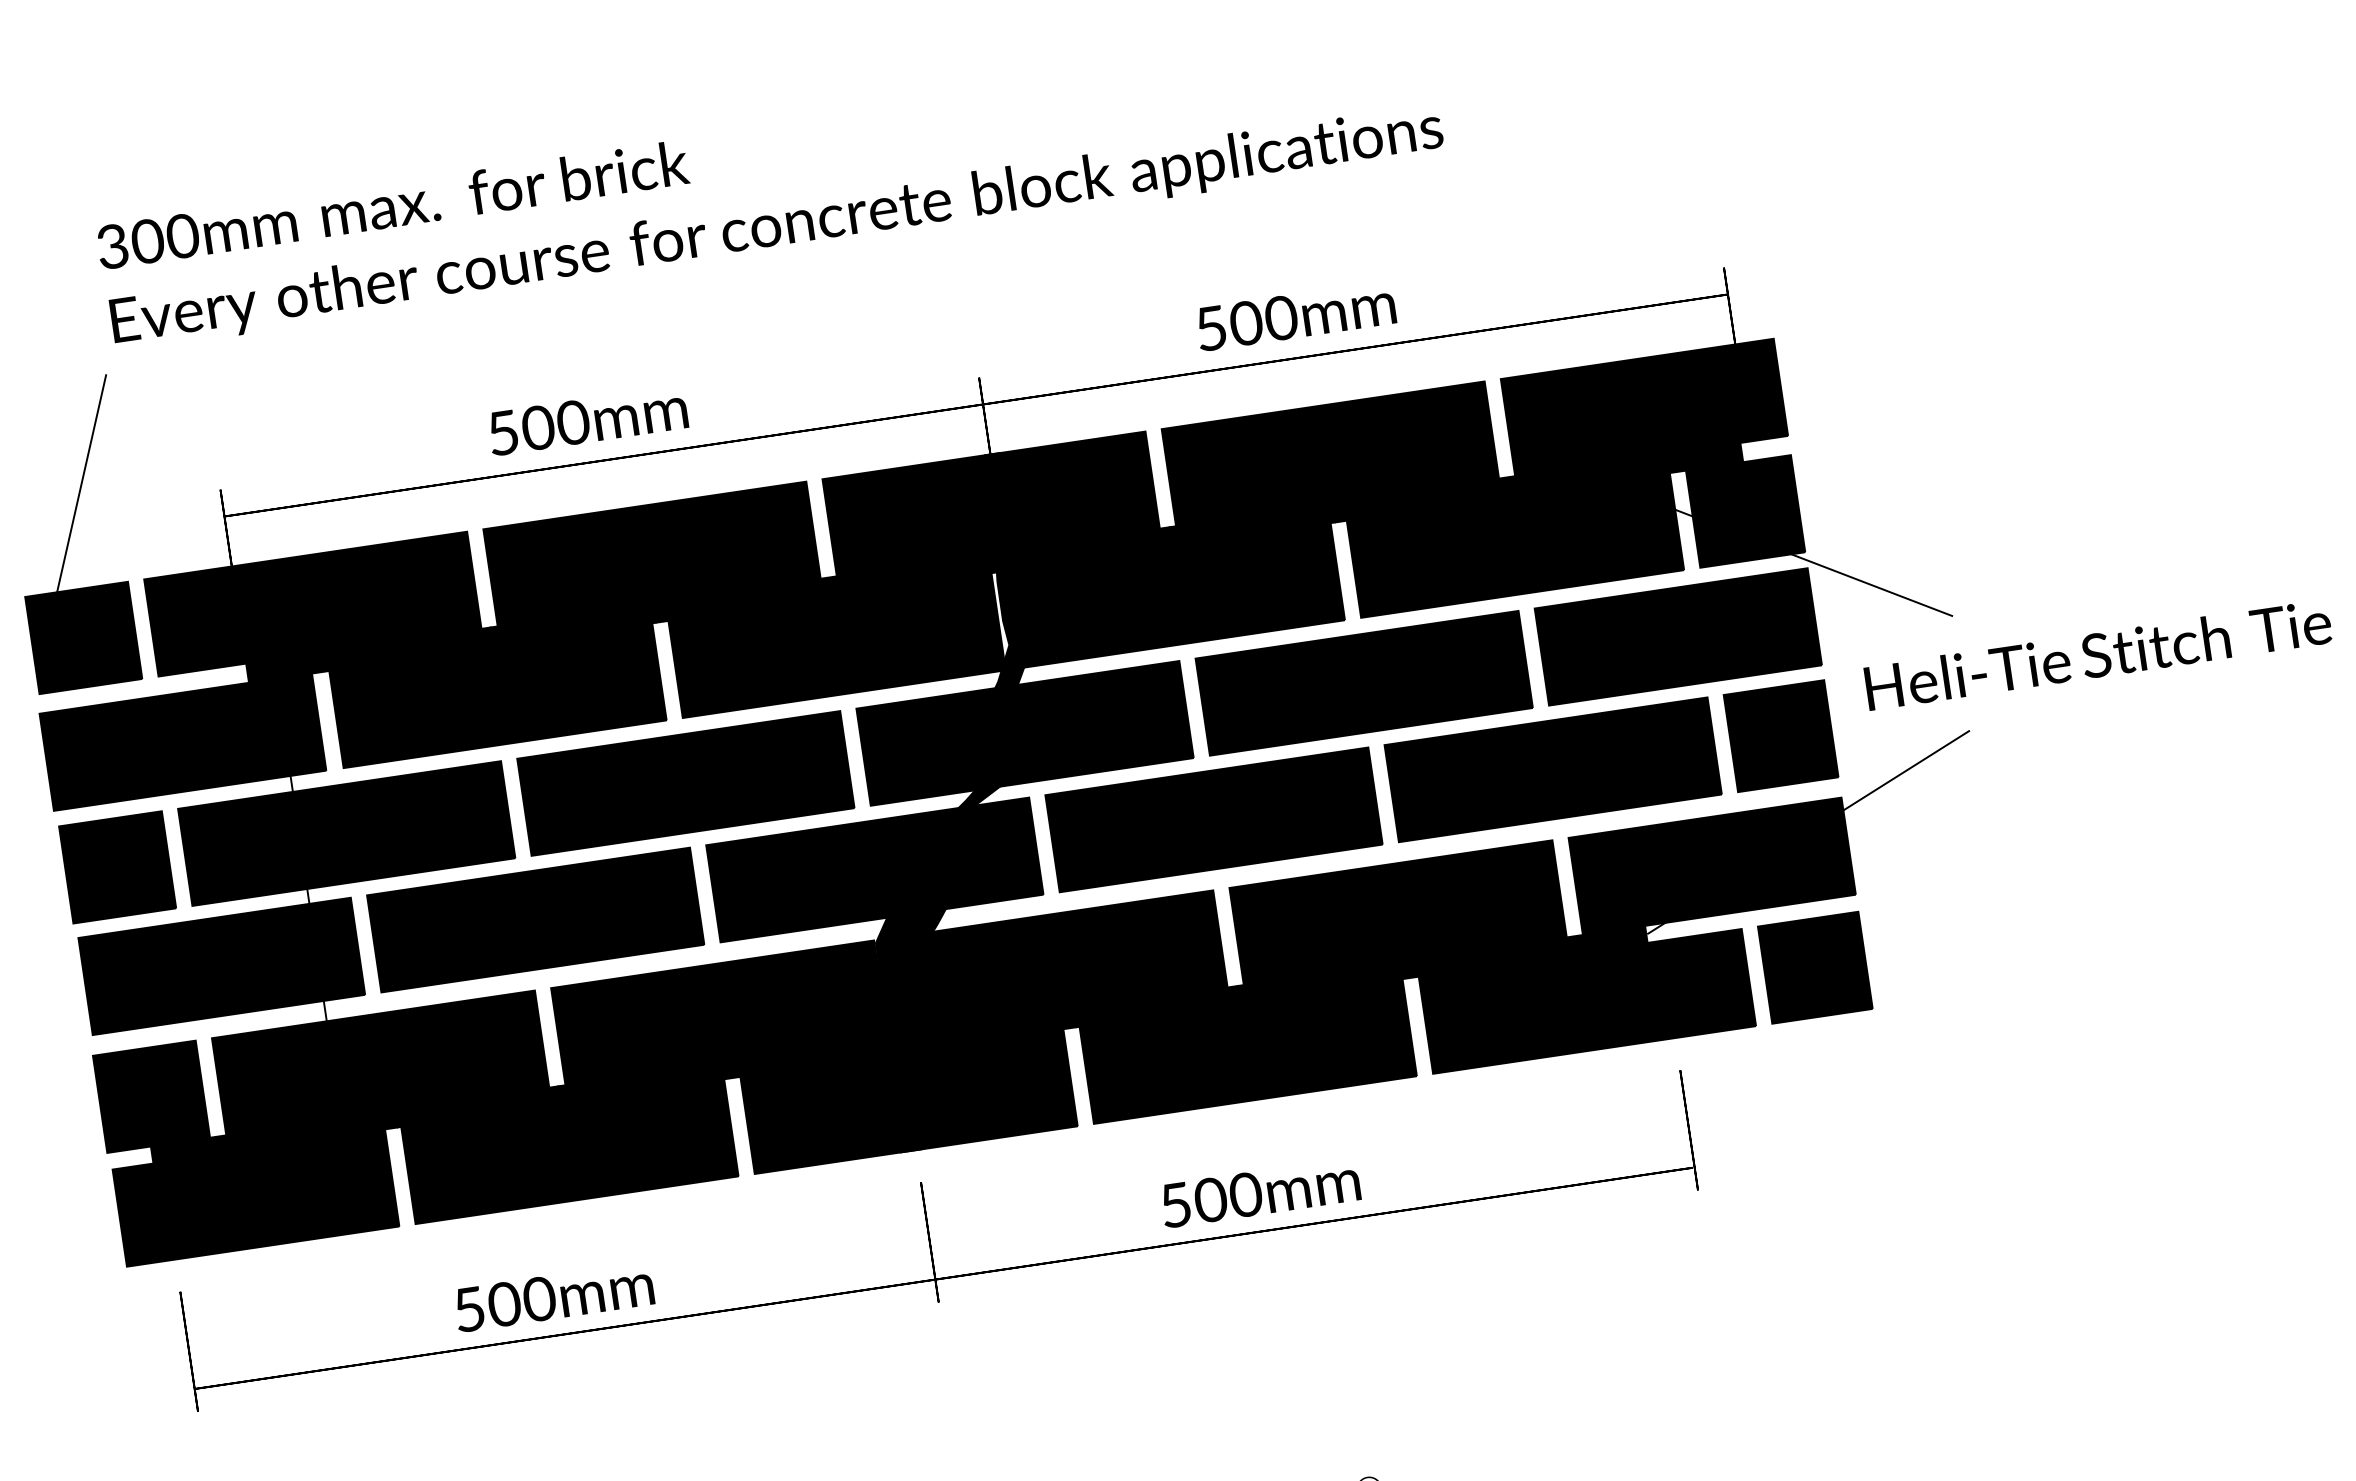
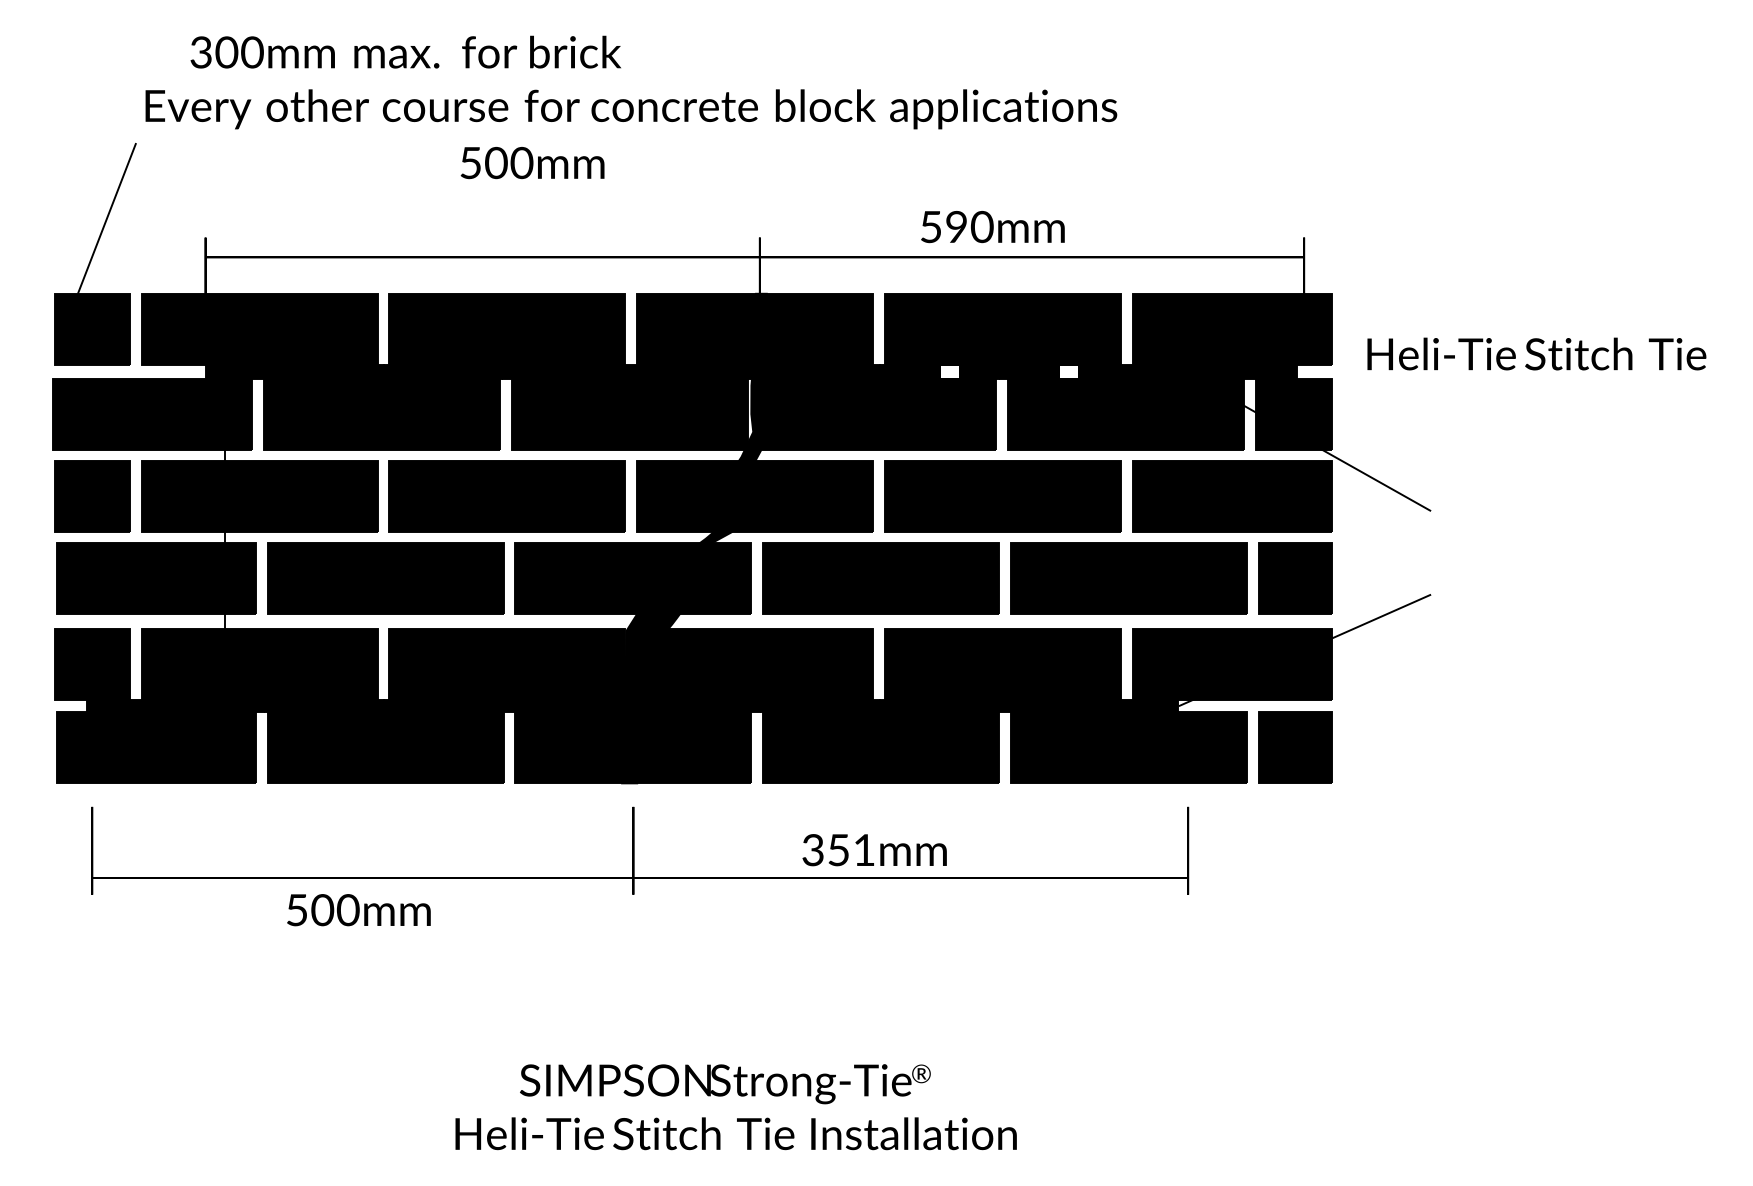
text: (392, 204) -> (405, 51), moved
text: (1246, 324) -> (956, 227), 500mm -> 590mm
text: (587, 421) -> (532, 163), moved
fill: (1428, 498) -> (1068, 371), removed
fill: (1265, 522) -> (949, 371), removed
text: (2097, 654) -> (1536, 353), moved
text: (1210, 1200) -> (838, 850), 500mm -> 351mm
text: (553, 1297) -> (358, 910), moved

